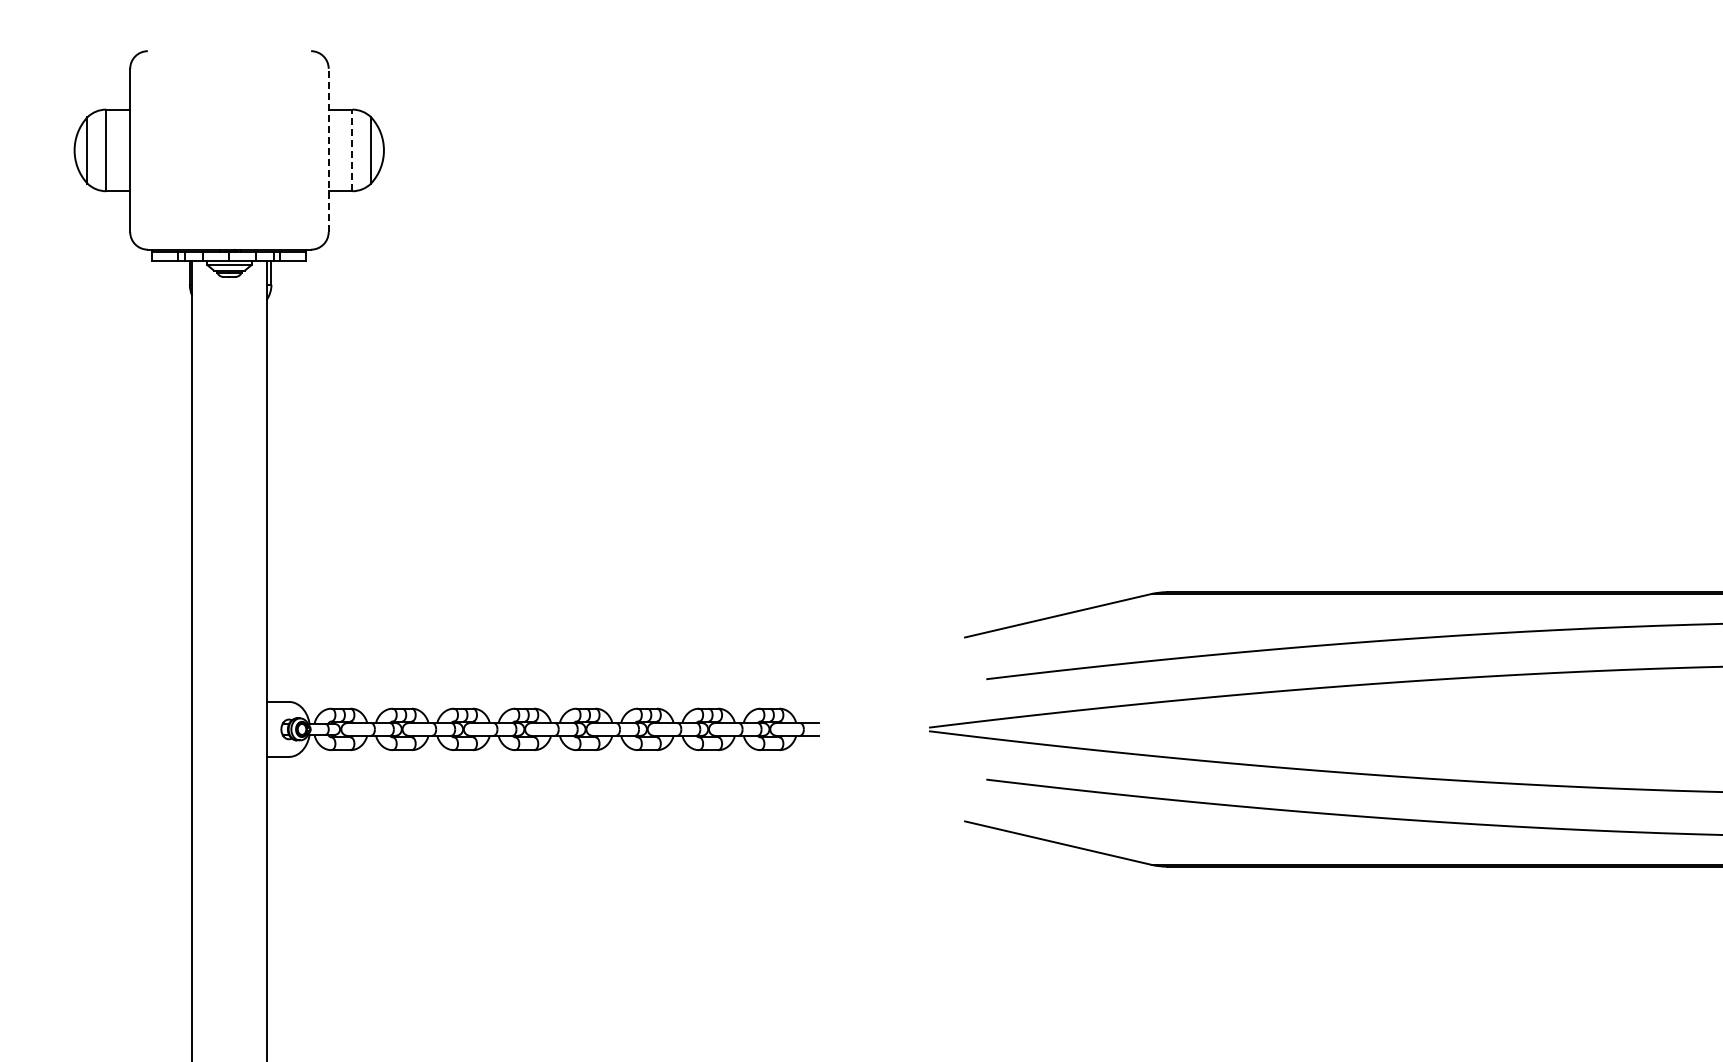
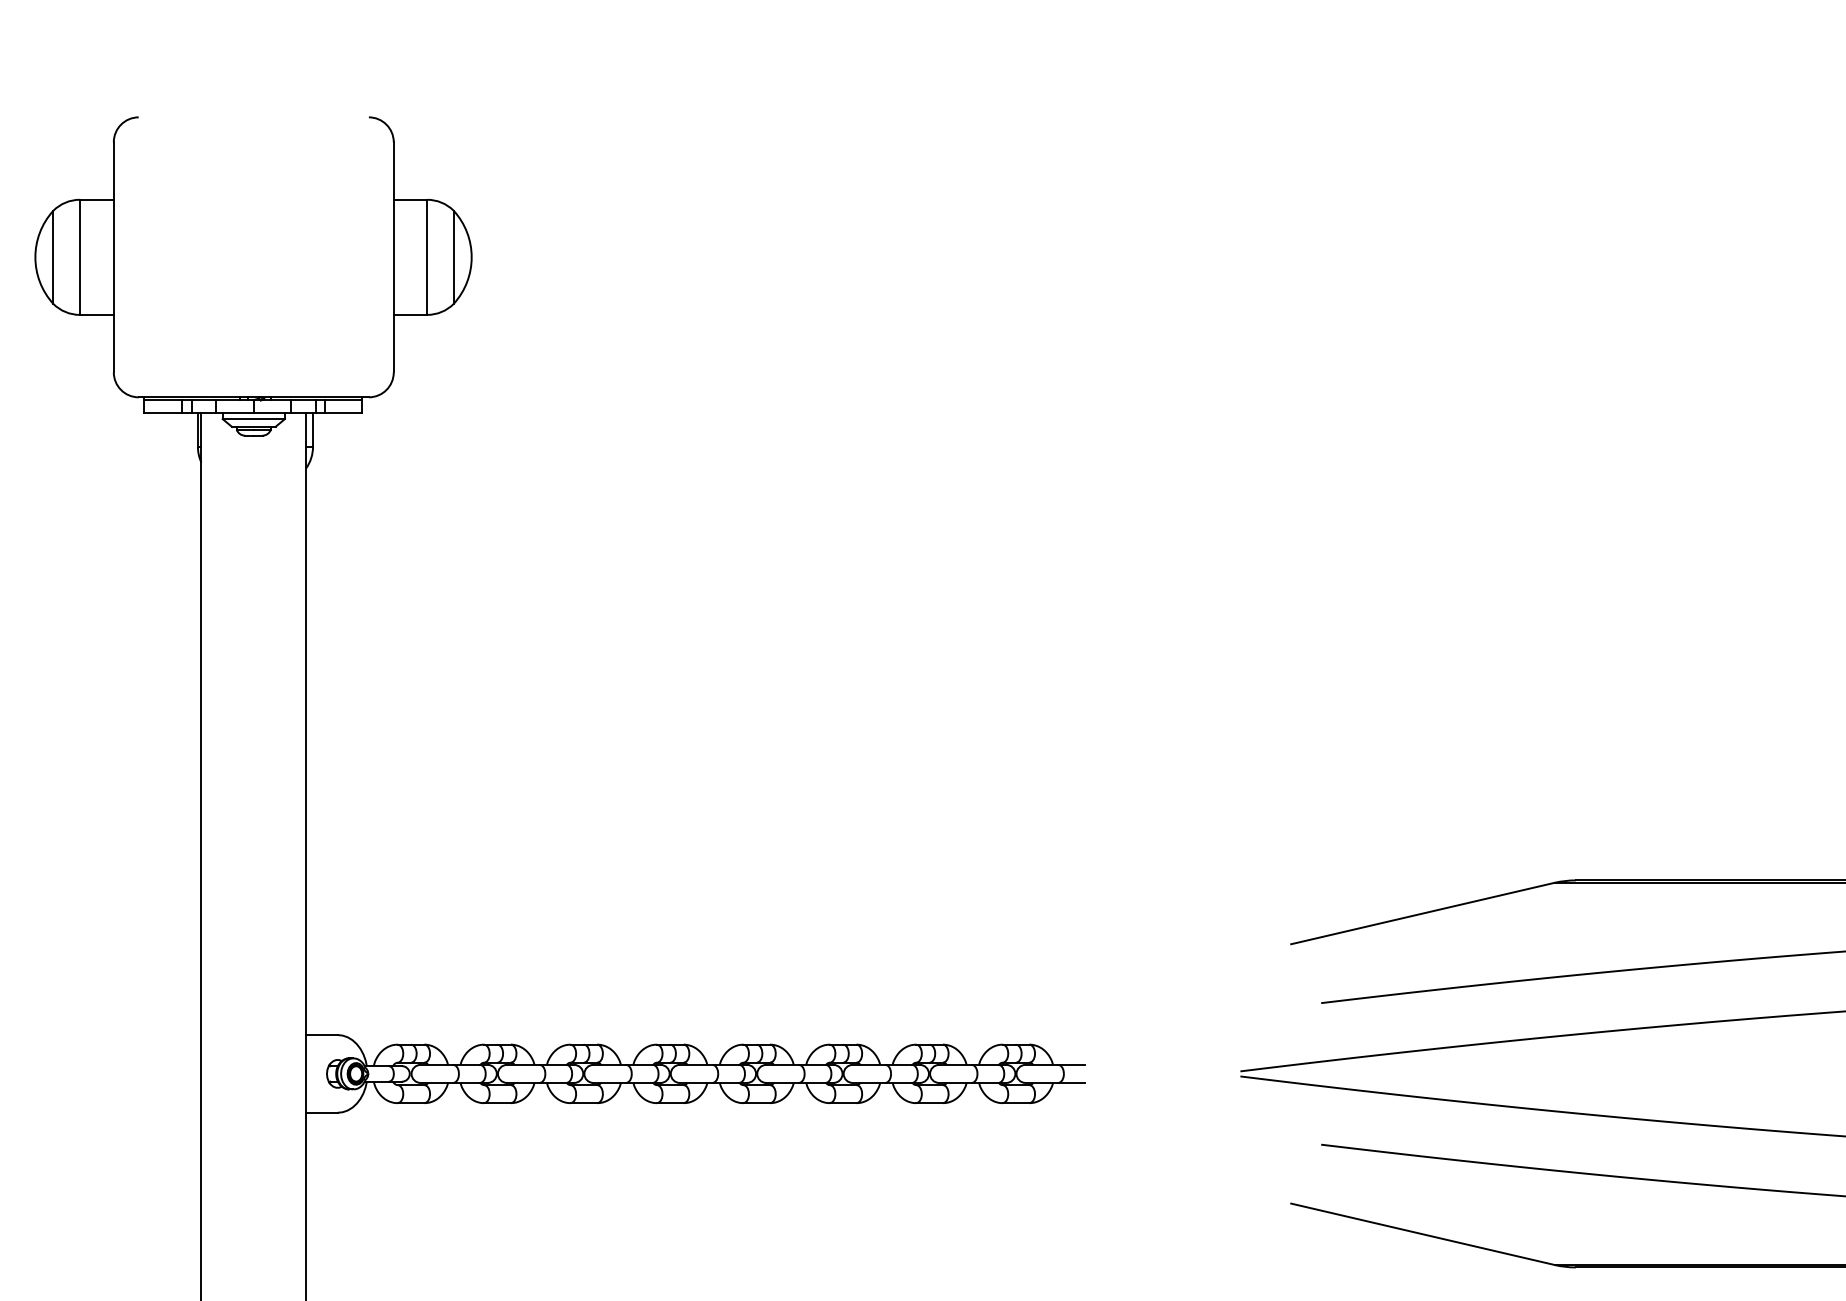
line: (328, 150) -> (393, 257), dashed -> solid
line: (352, 150) -> (427, 257), dashed -> solid

